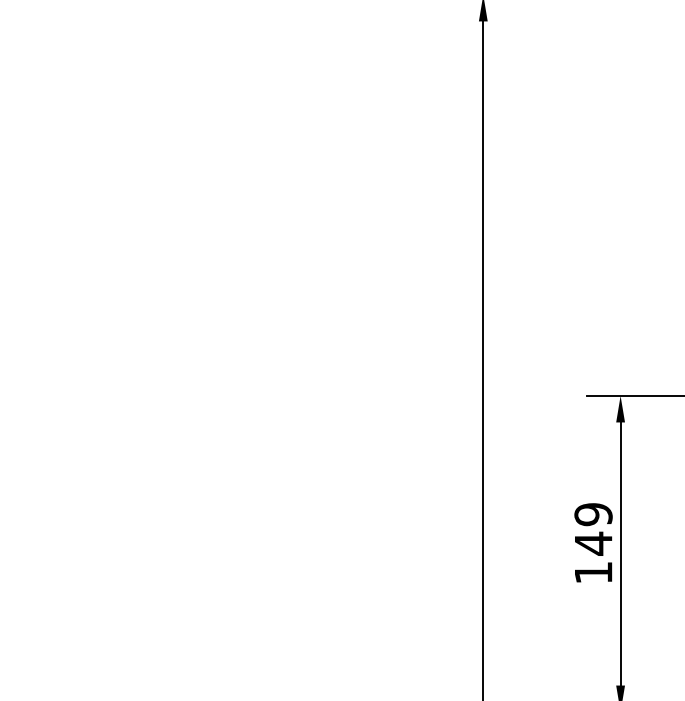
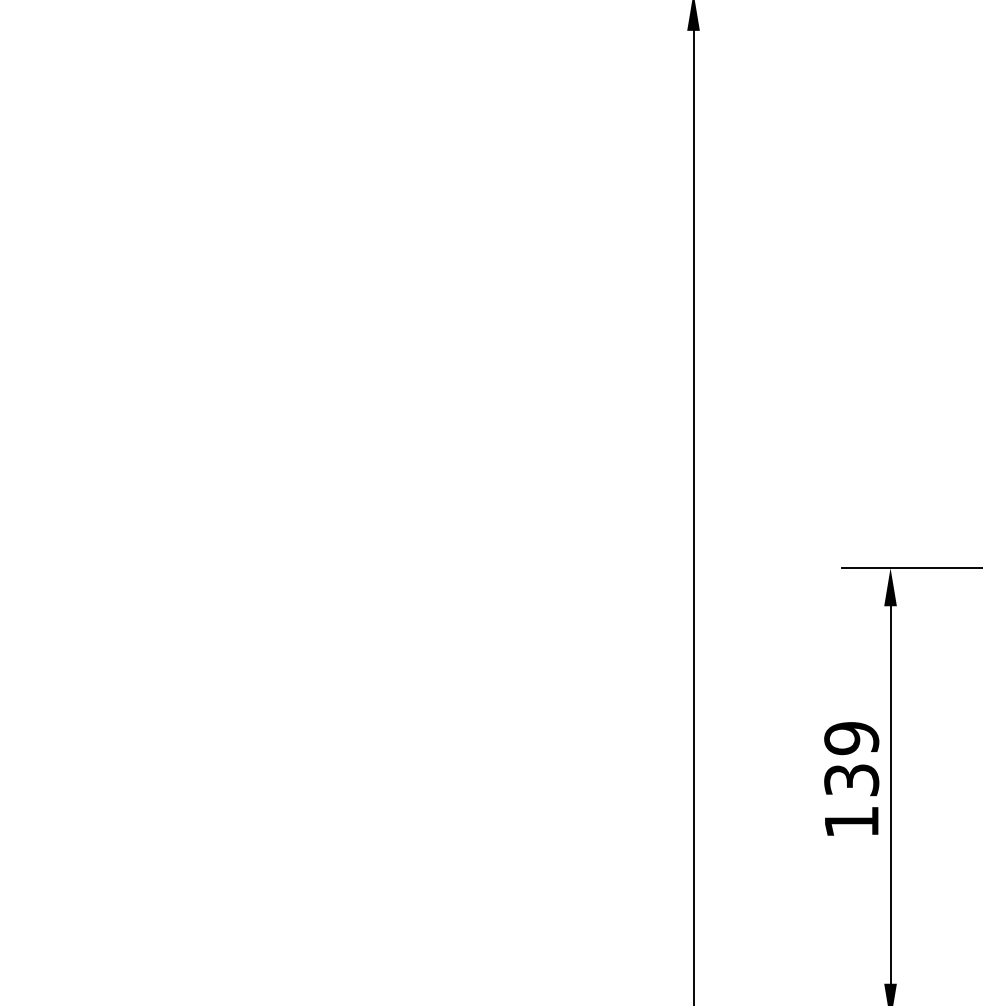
text: (593, 543) -> (851, 779), 149 -> 139

